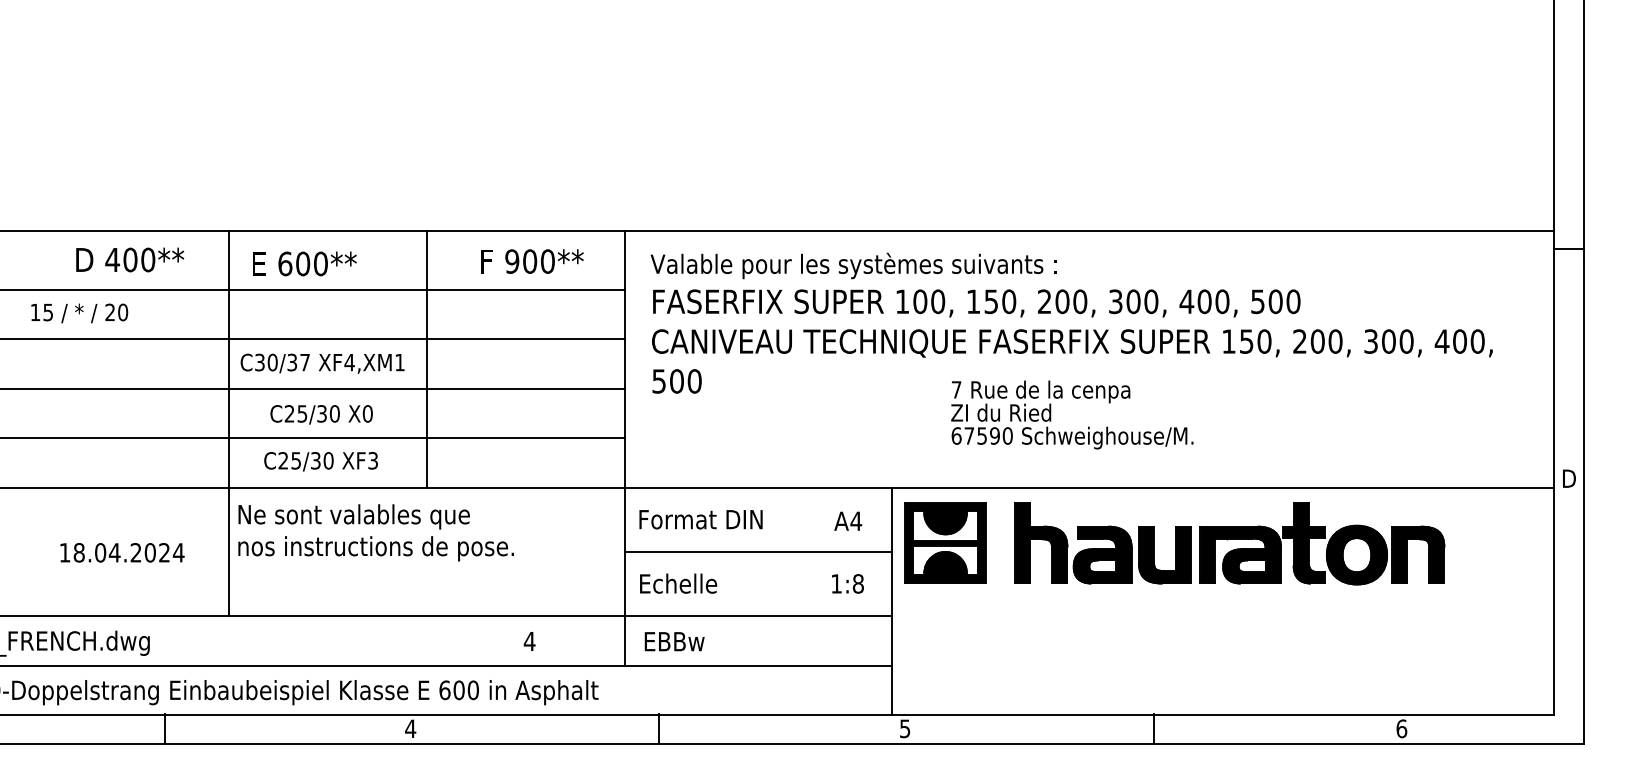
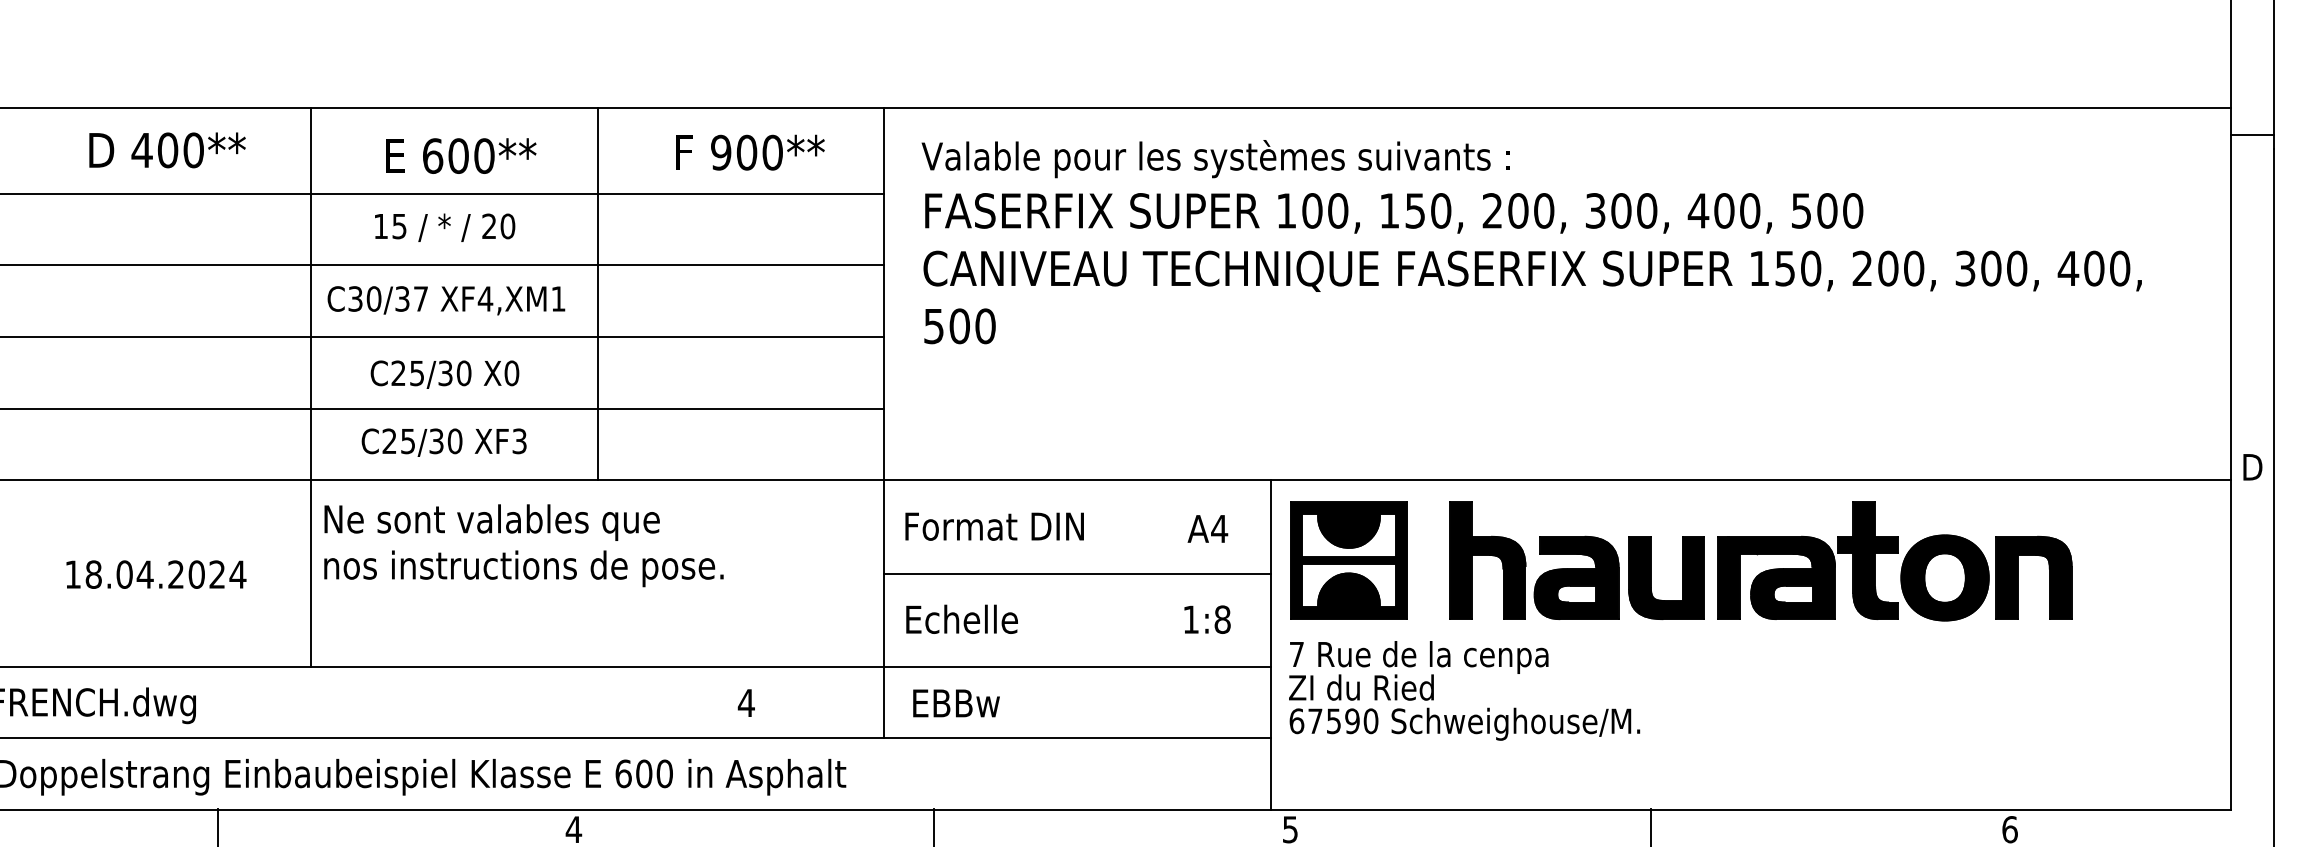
text: (304, 263) -> (460, 155), moved
text: (79, 313) -> (444, 227), moved
text: (1072, 414) -> (1464, 690), moved

